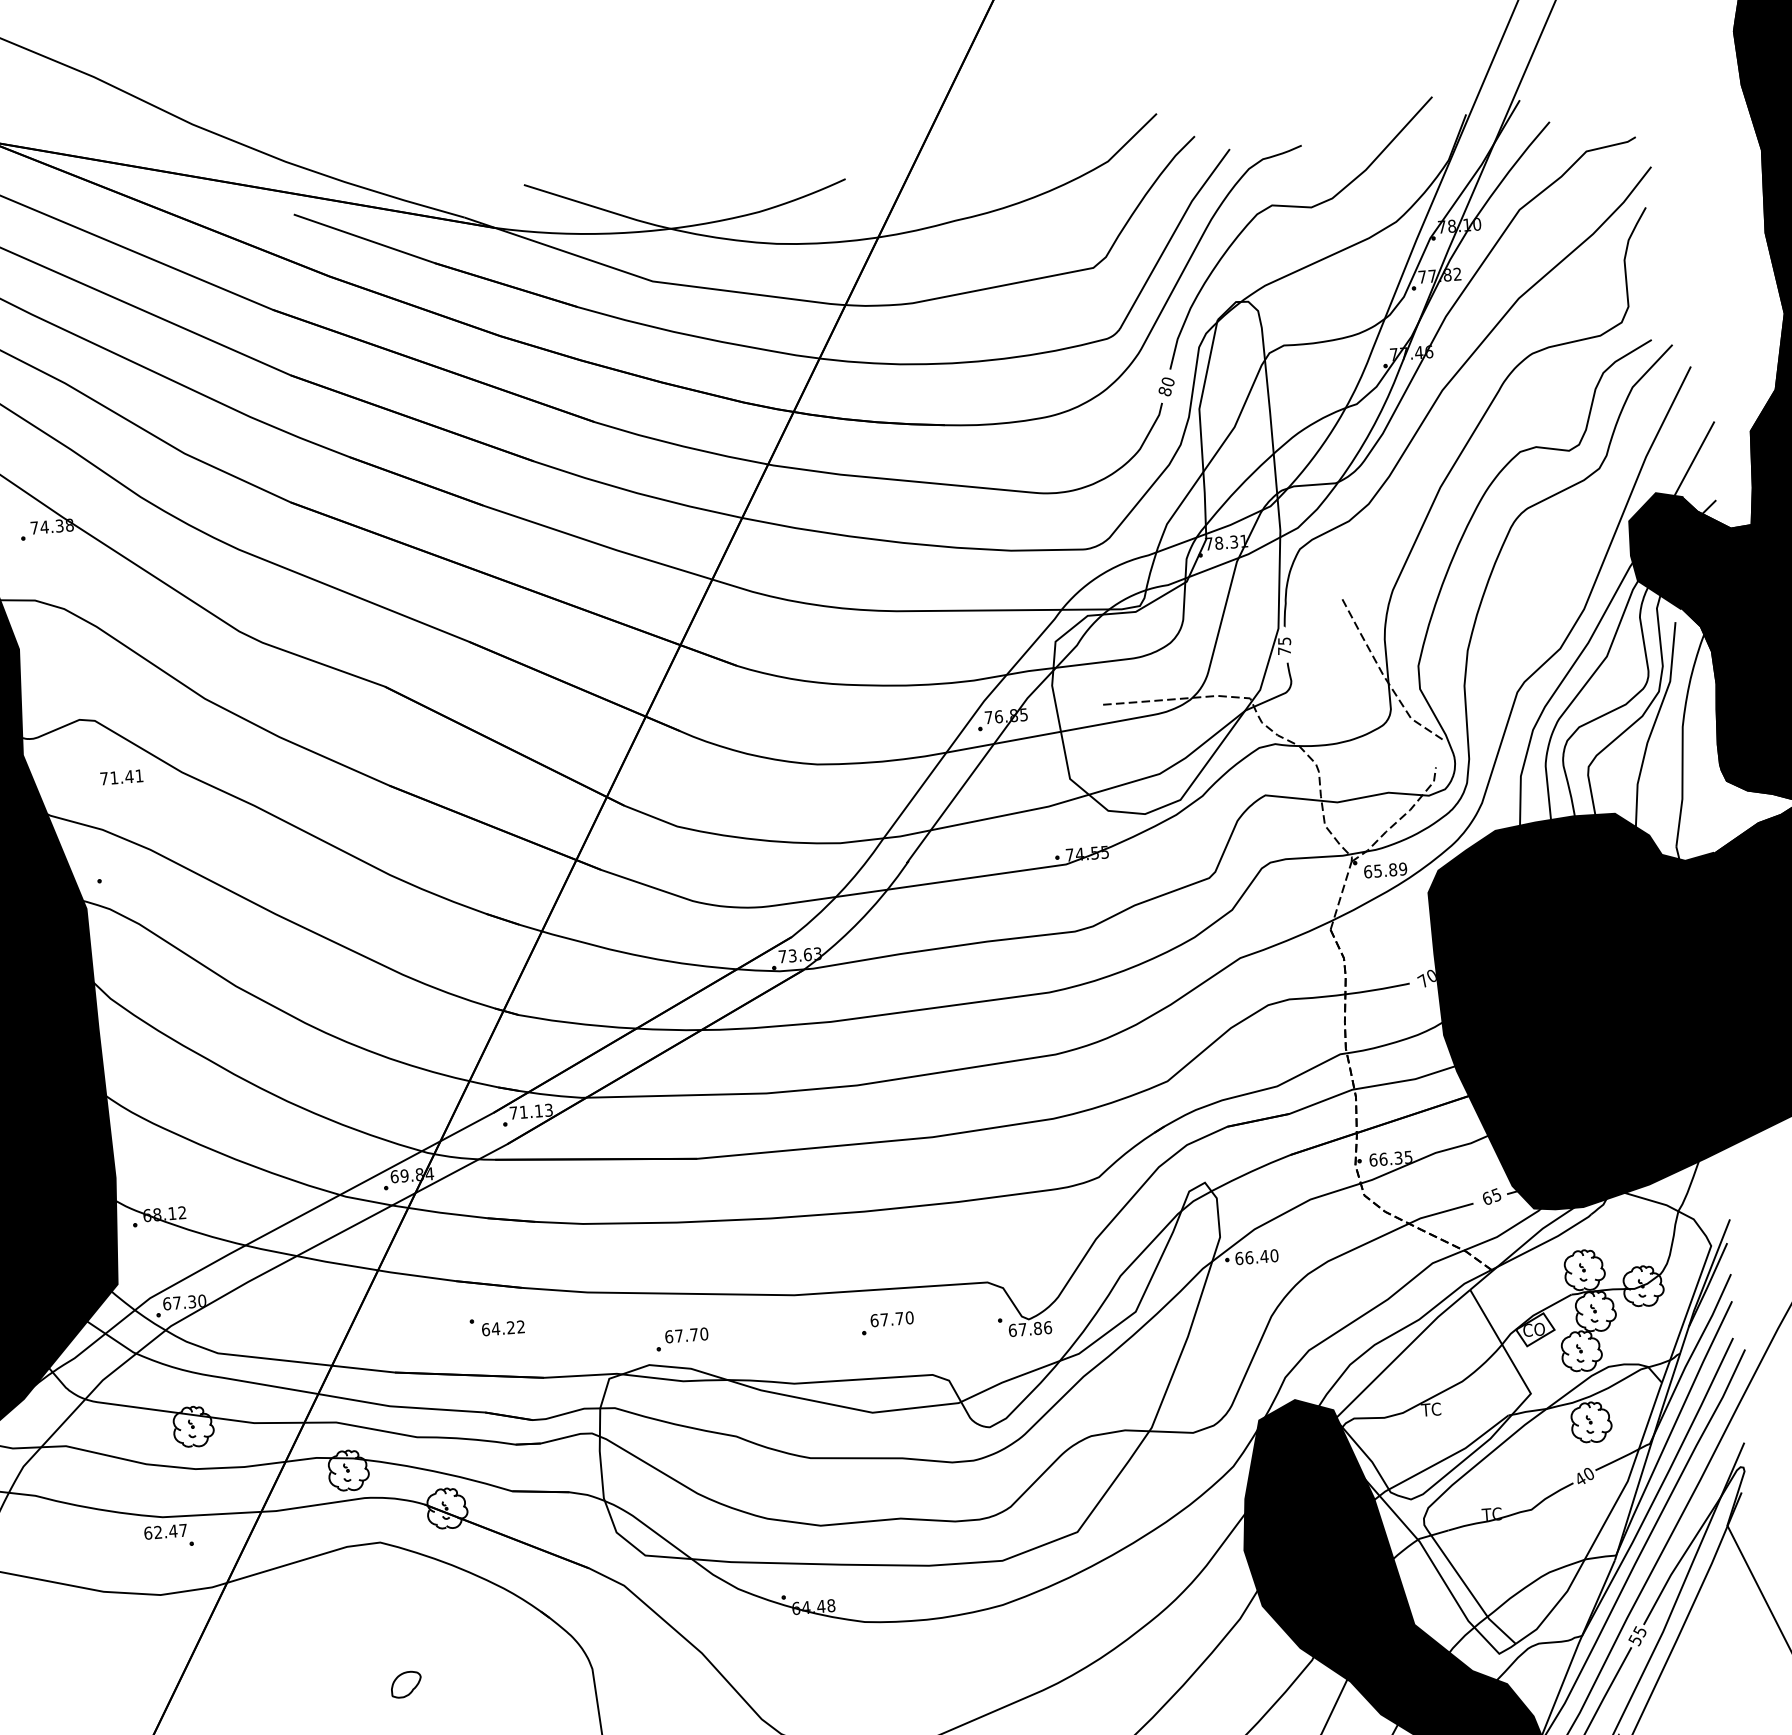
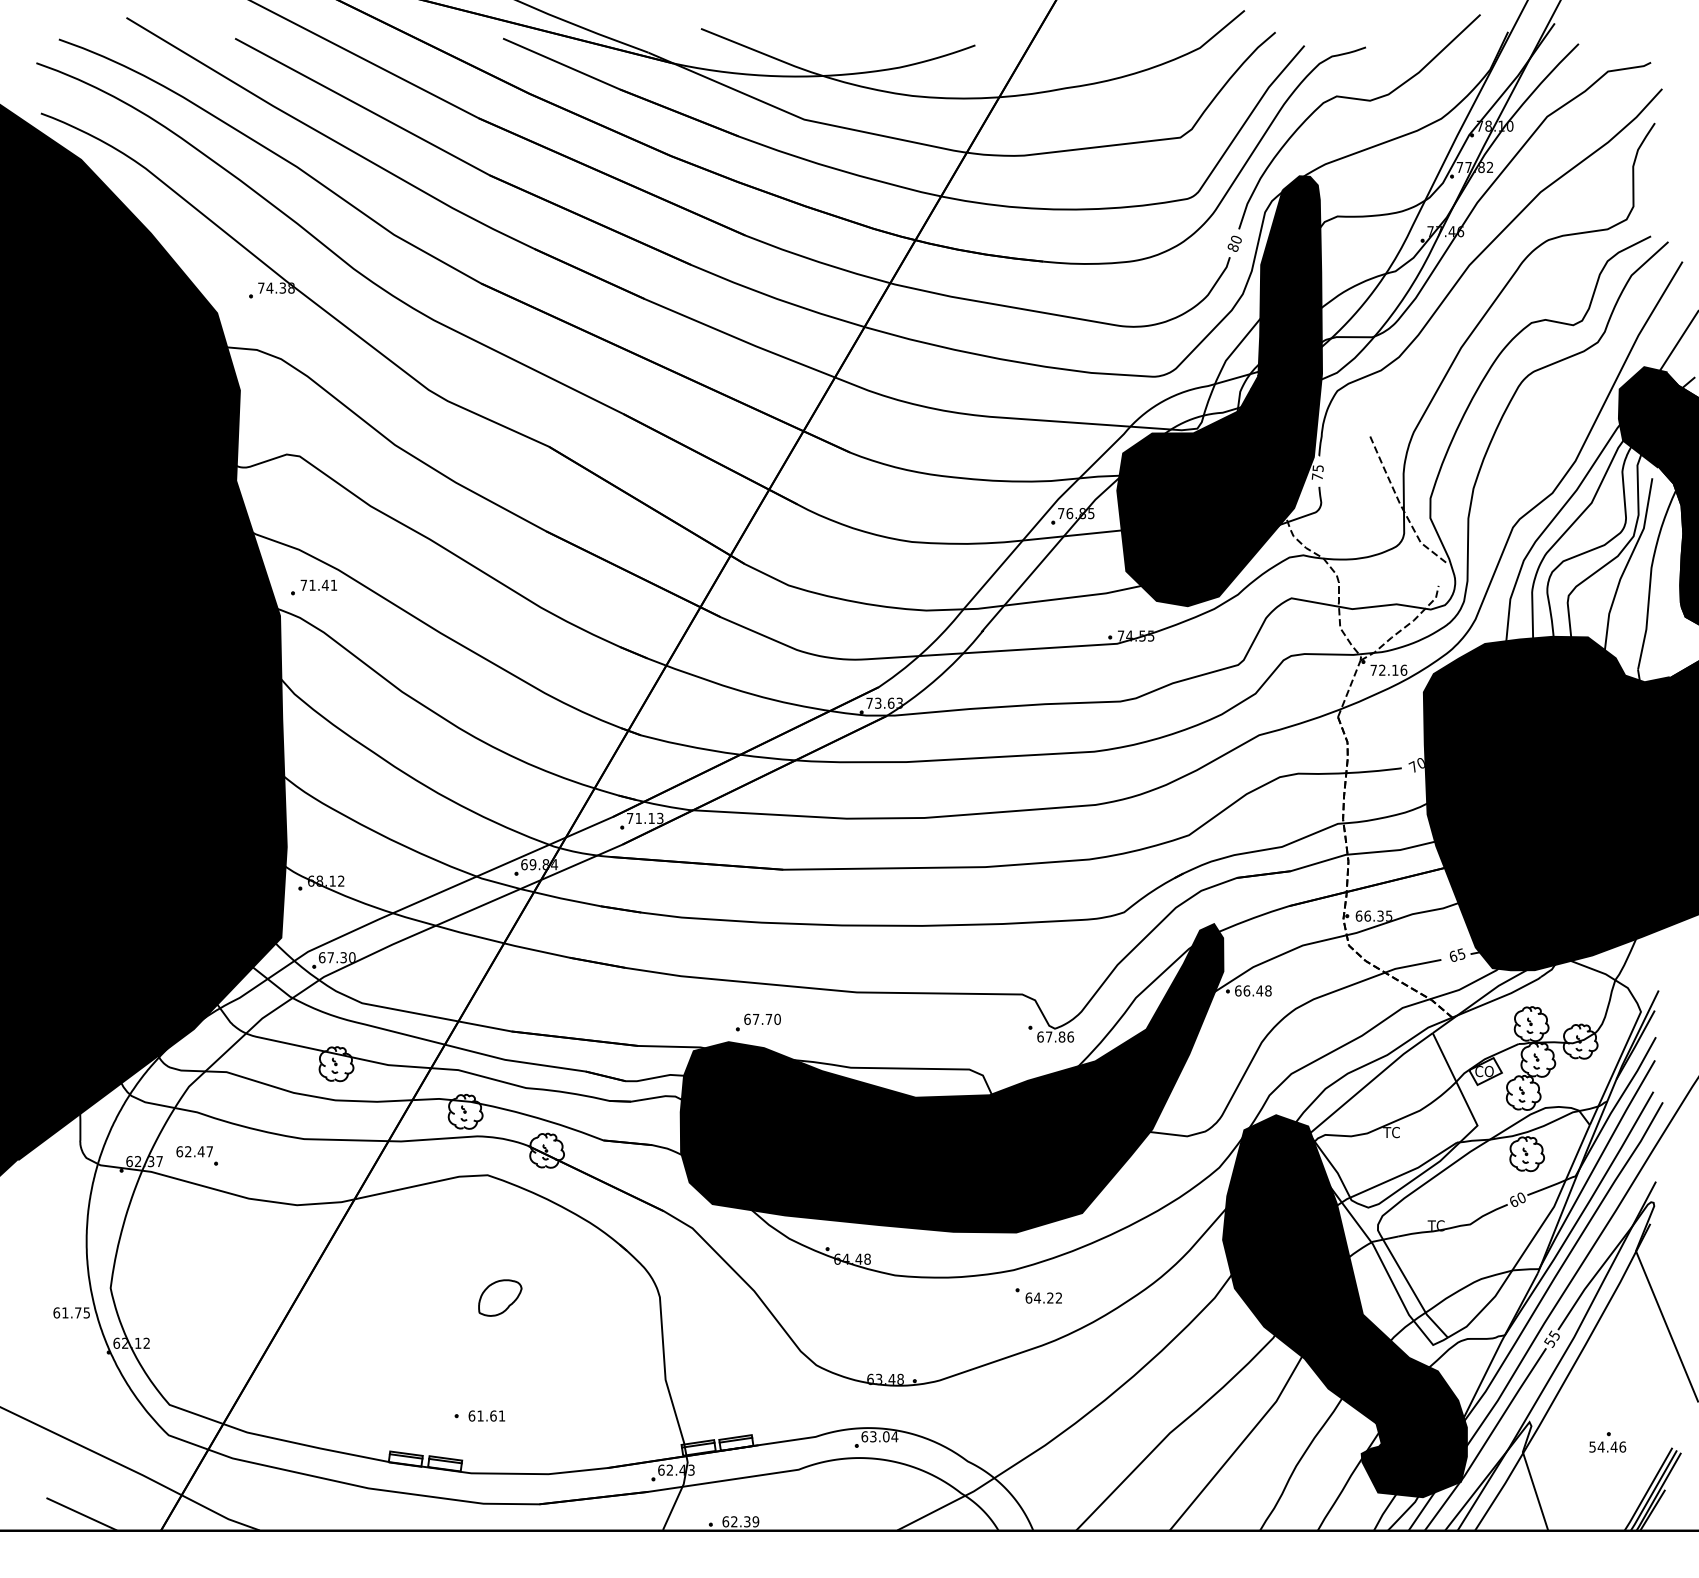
fill: (1162, 560) -> (1219, 391), added
text: (121, 776) -> (318, 584), moved
text: (1385, 869) -> (1388, 669), 65.89 -> 72.16
text: (1274, 1255) -> (1268, 990), 66.40 -> 66.48
part: (886, 1323) -> (933, 1022), removed
part: (496, 1325) -> (1038, 1295), moved
fill: (912, 1387) -> (951, 1078), added
text: (1581, 1478) -> (1514, 1201), 40 -> 60
part: (168, 1536) -> (196, 1155), moved
part: (406, 1684) -> (500, 1297), size x1.67

